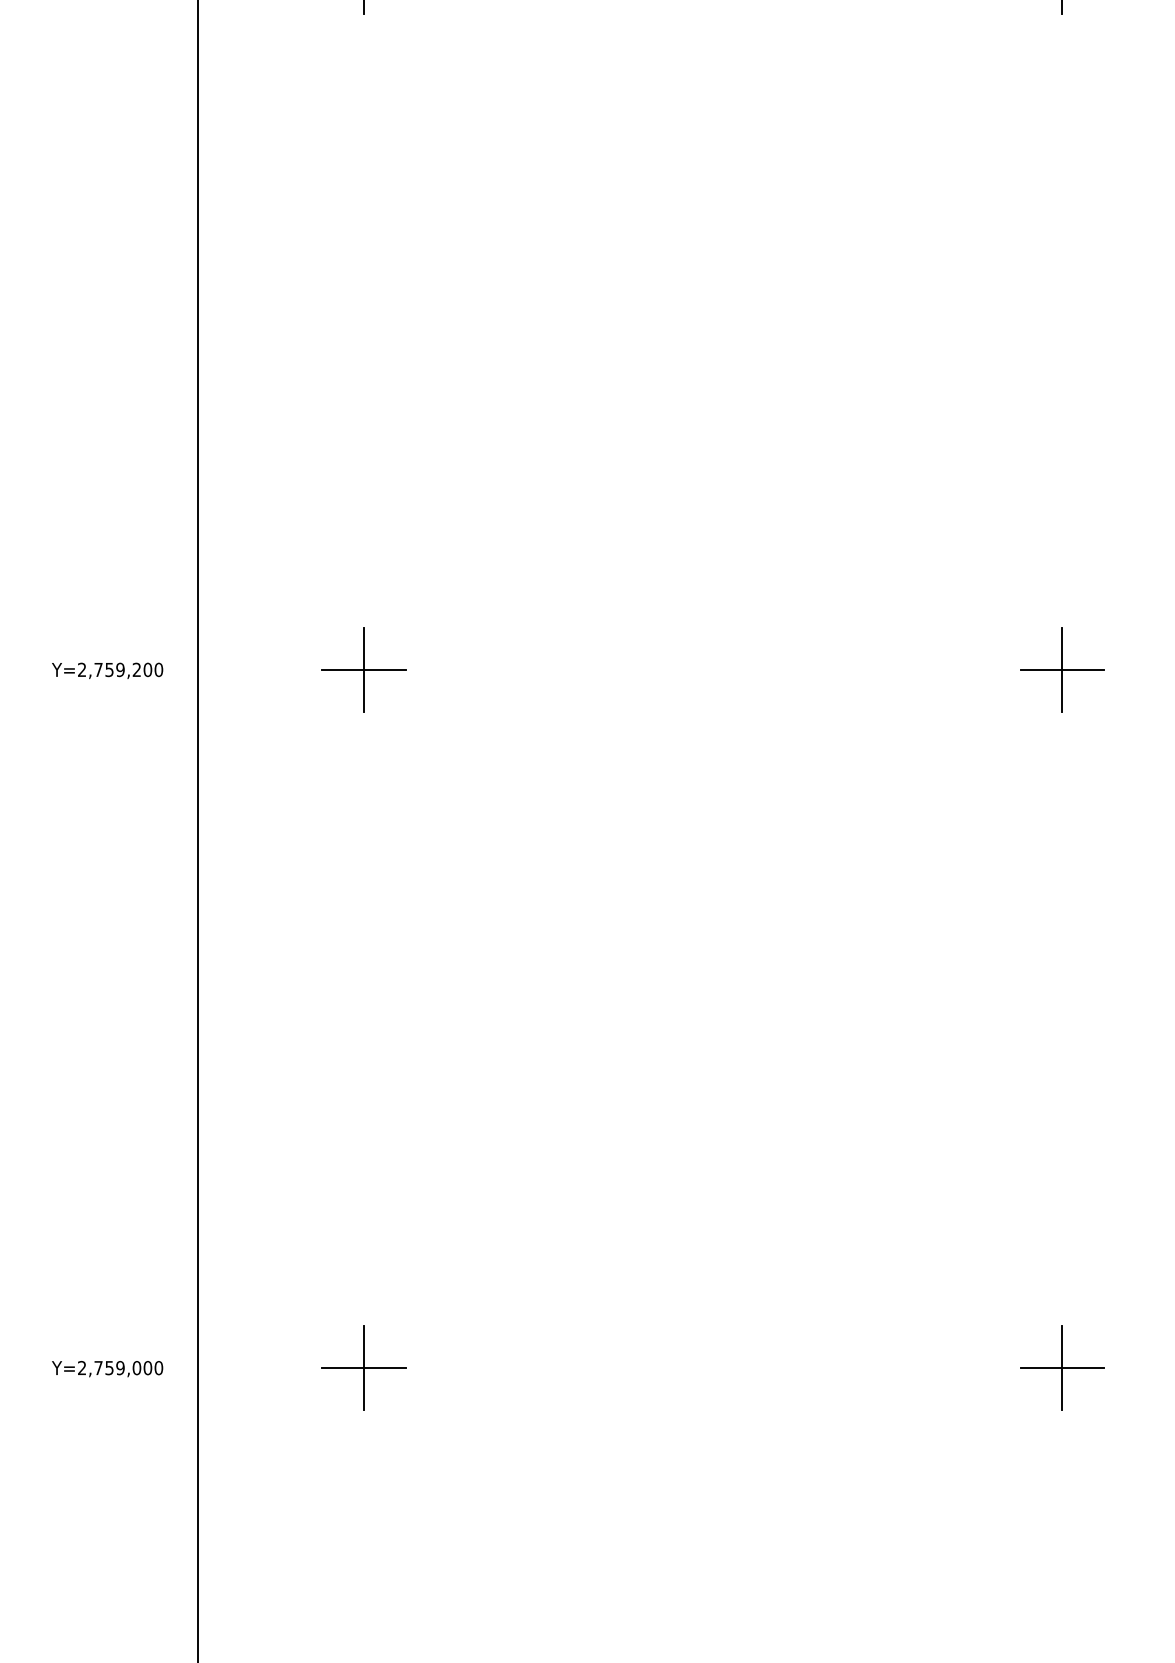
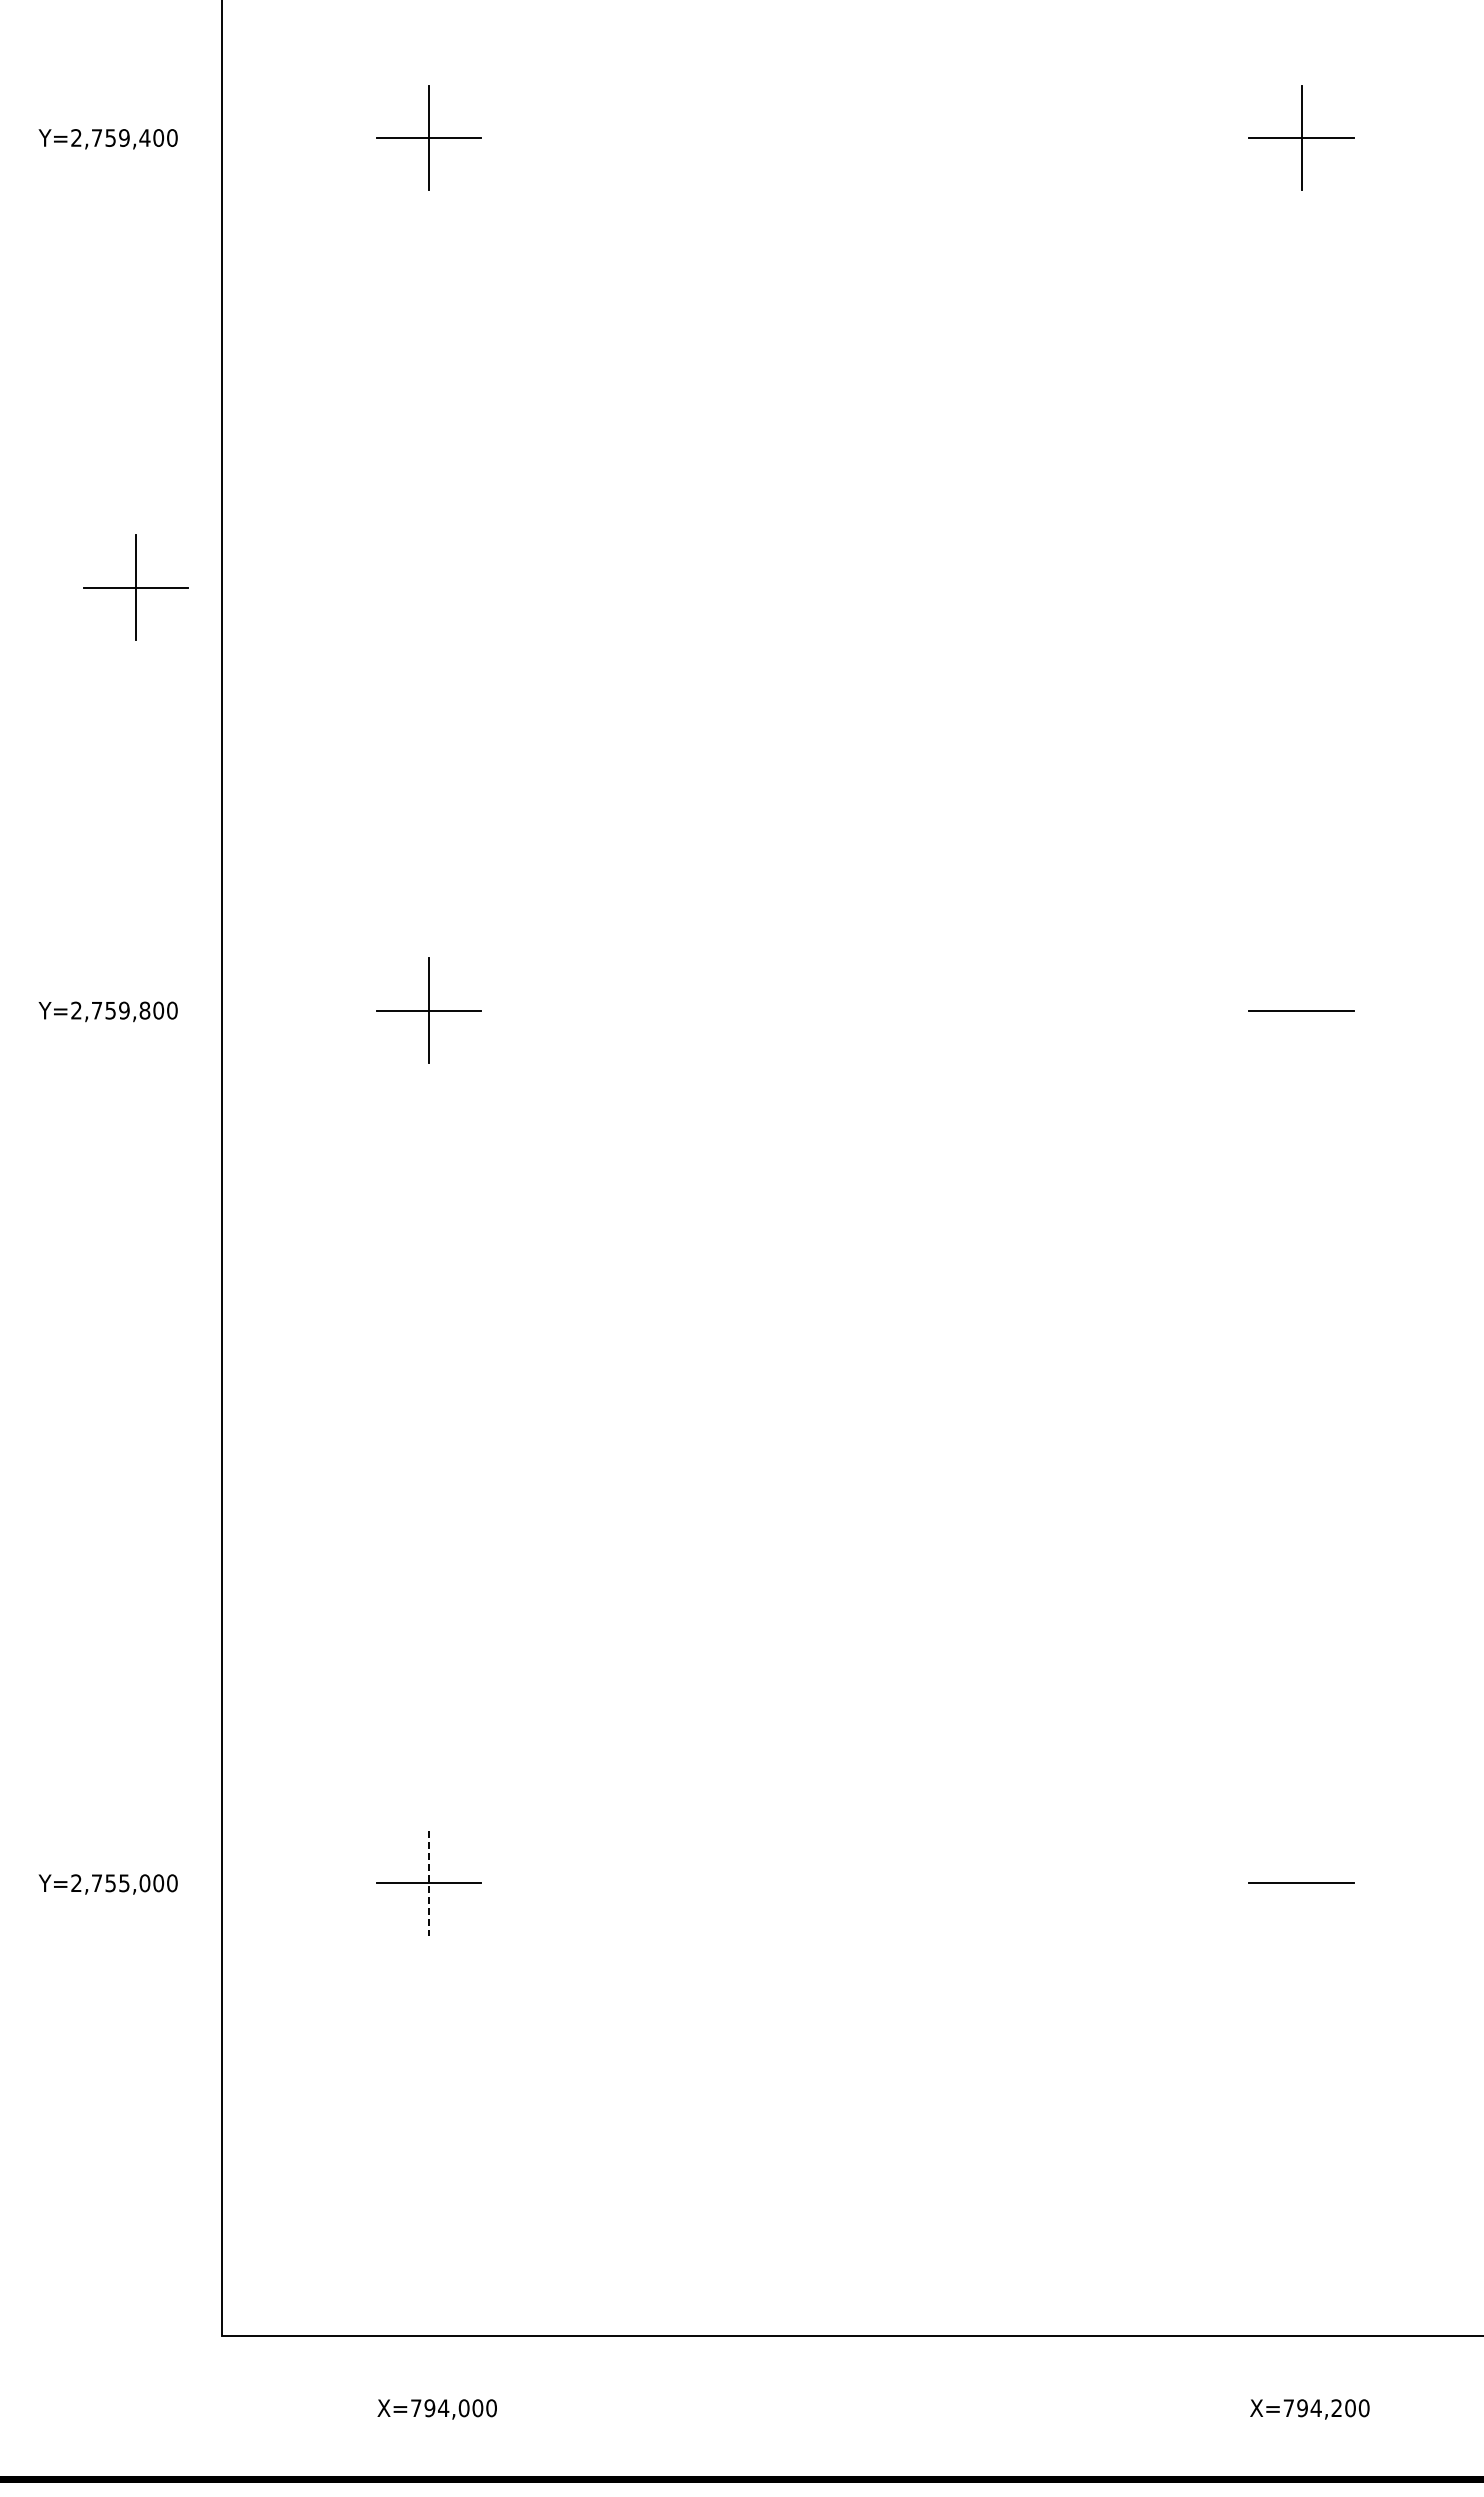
part: (129, 331) -> (135, 587), added
text: (136, 669) -> (144, 1010), Y=2,759,200 -> Y=2,759,800
line: (1062, 669) -> (1301, 1010), removed
text: (120, 1367) -> (124, 1882), Y=2,759,000 -> Y=2,755,000
line: (1062, 1367) -> (1301, 1882), removed
line: (364, 1368) -> (429, 1883), solid -> dashed

